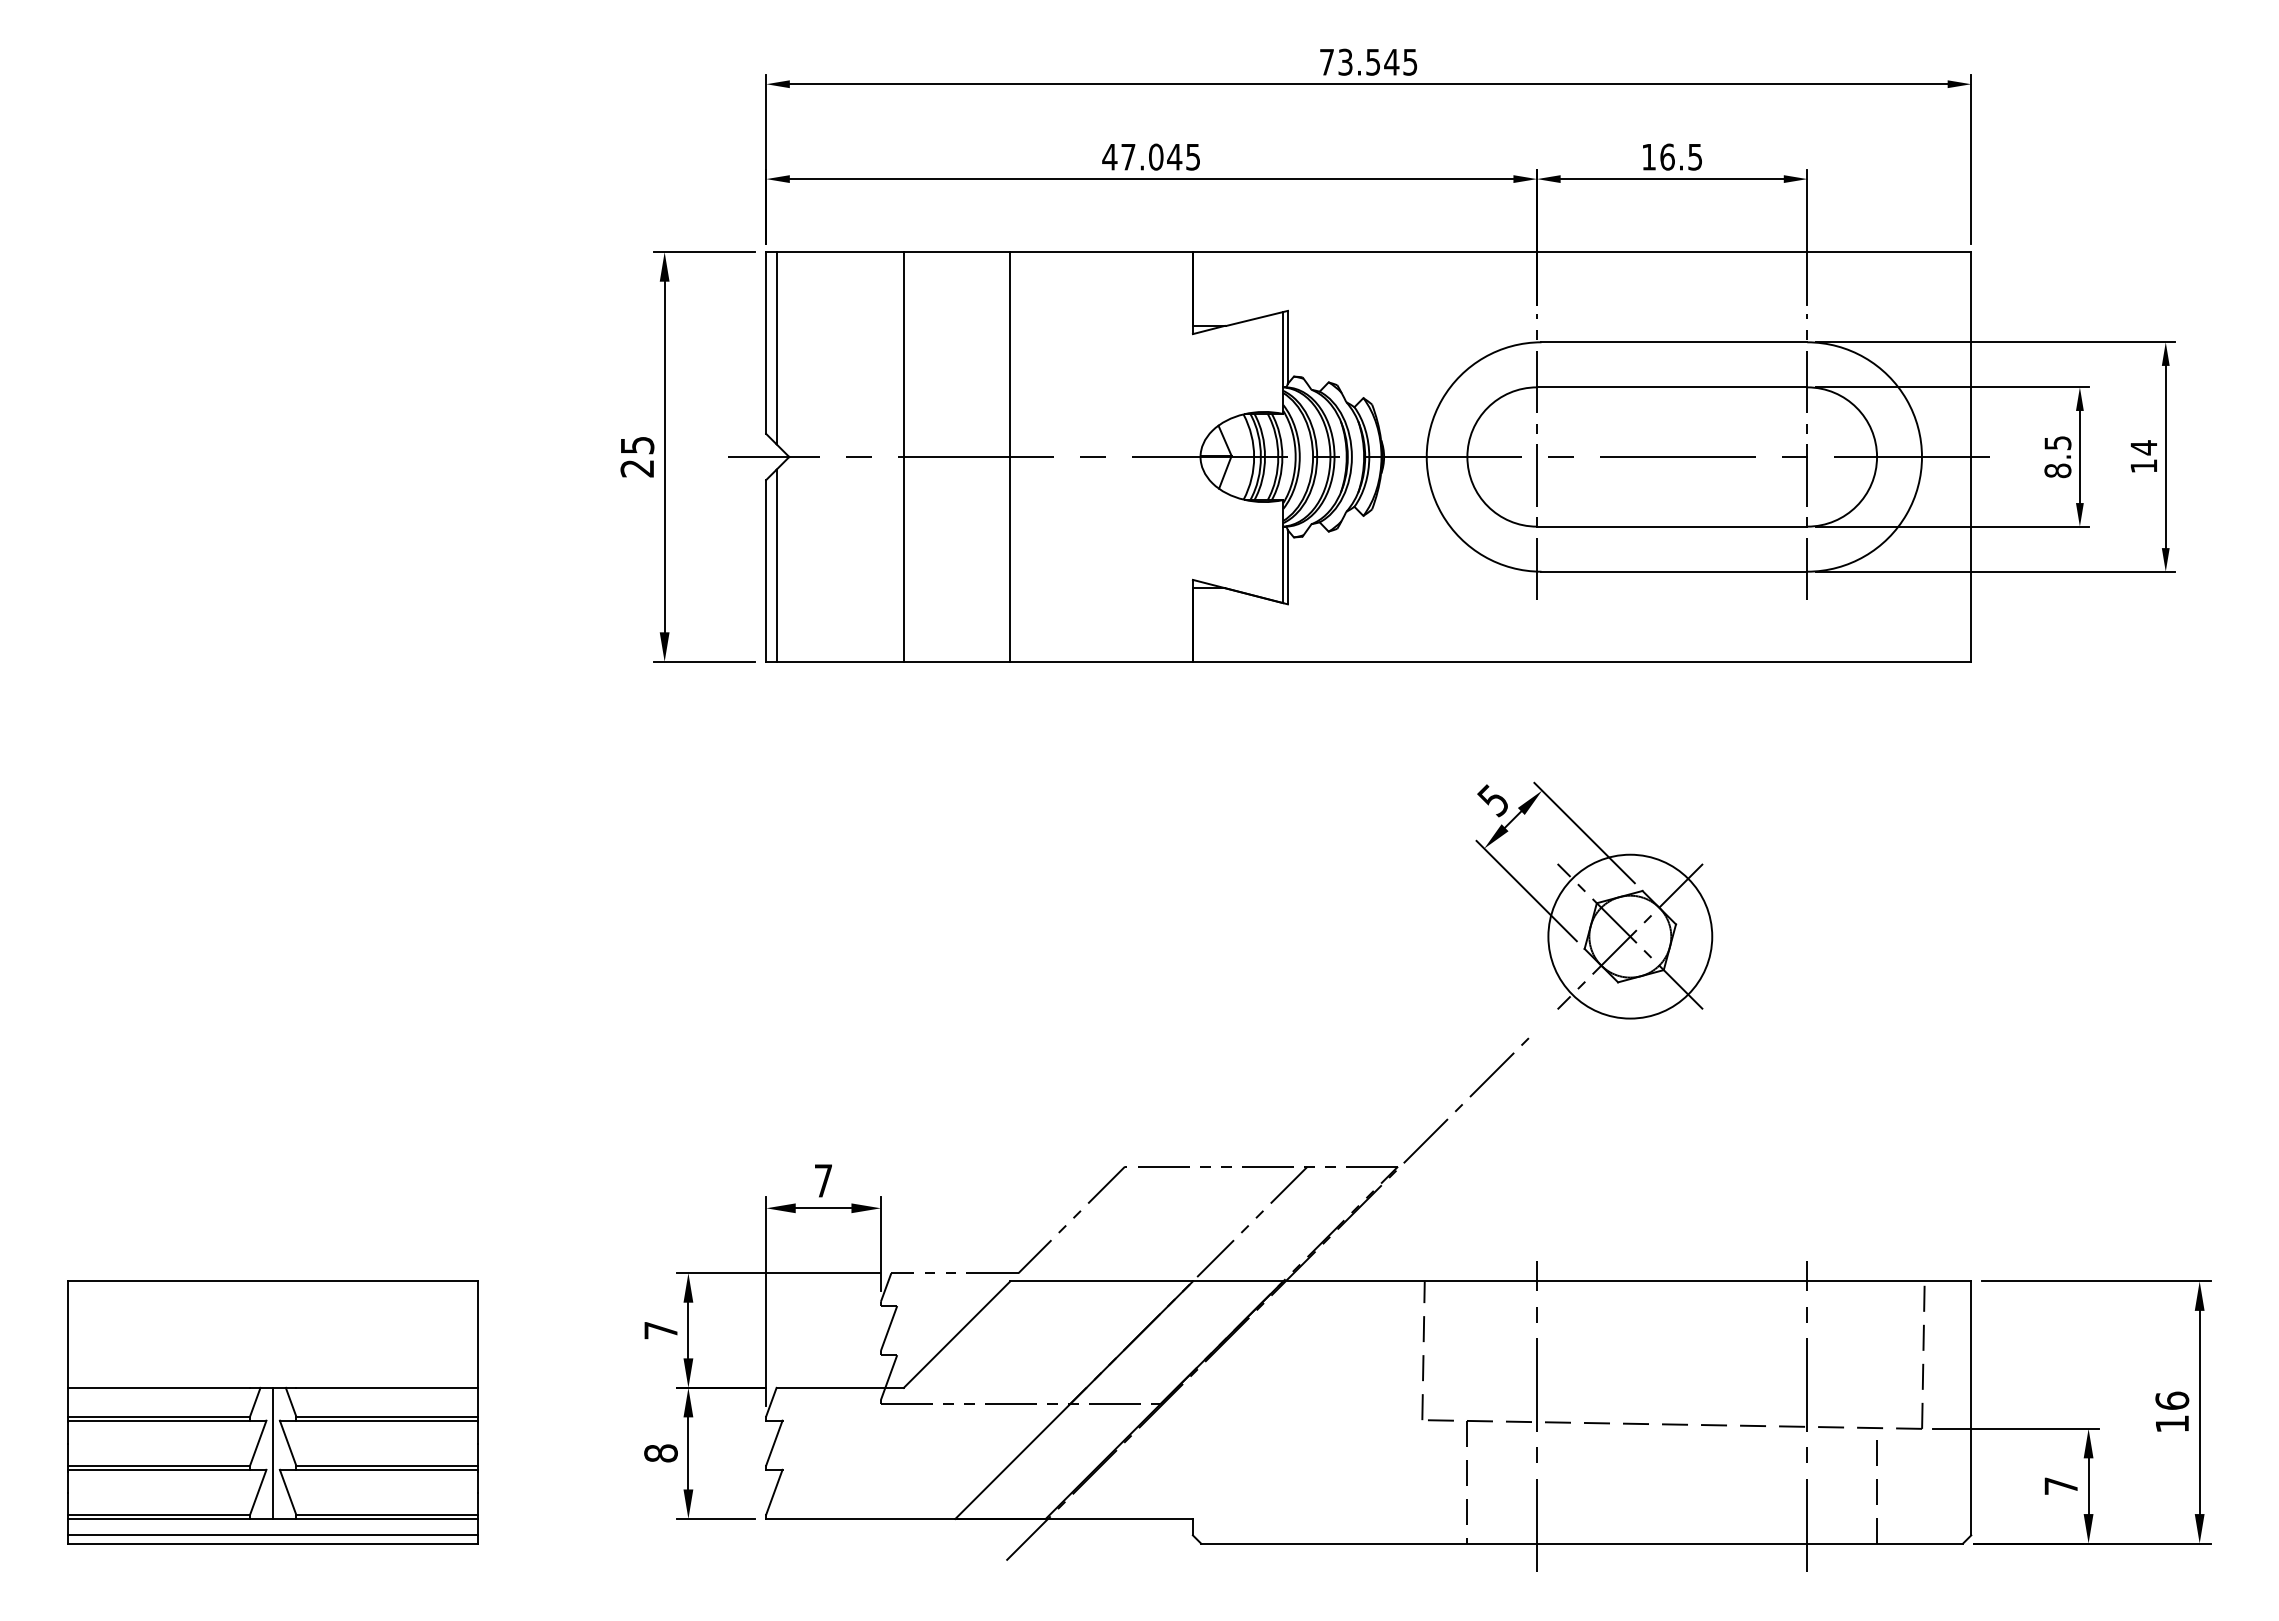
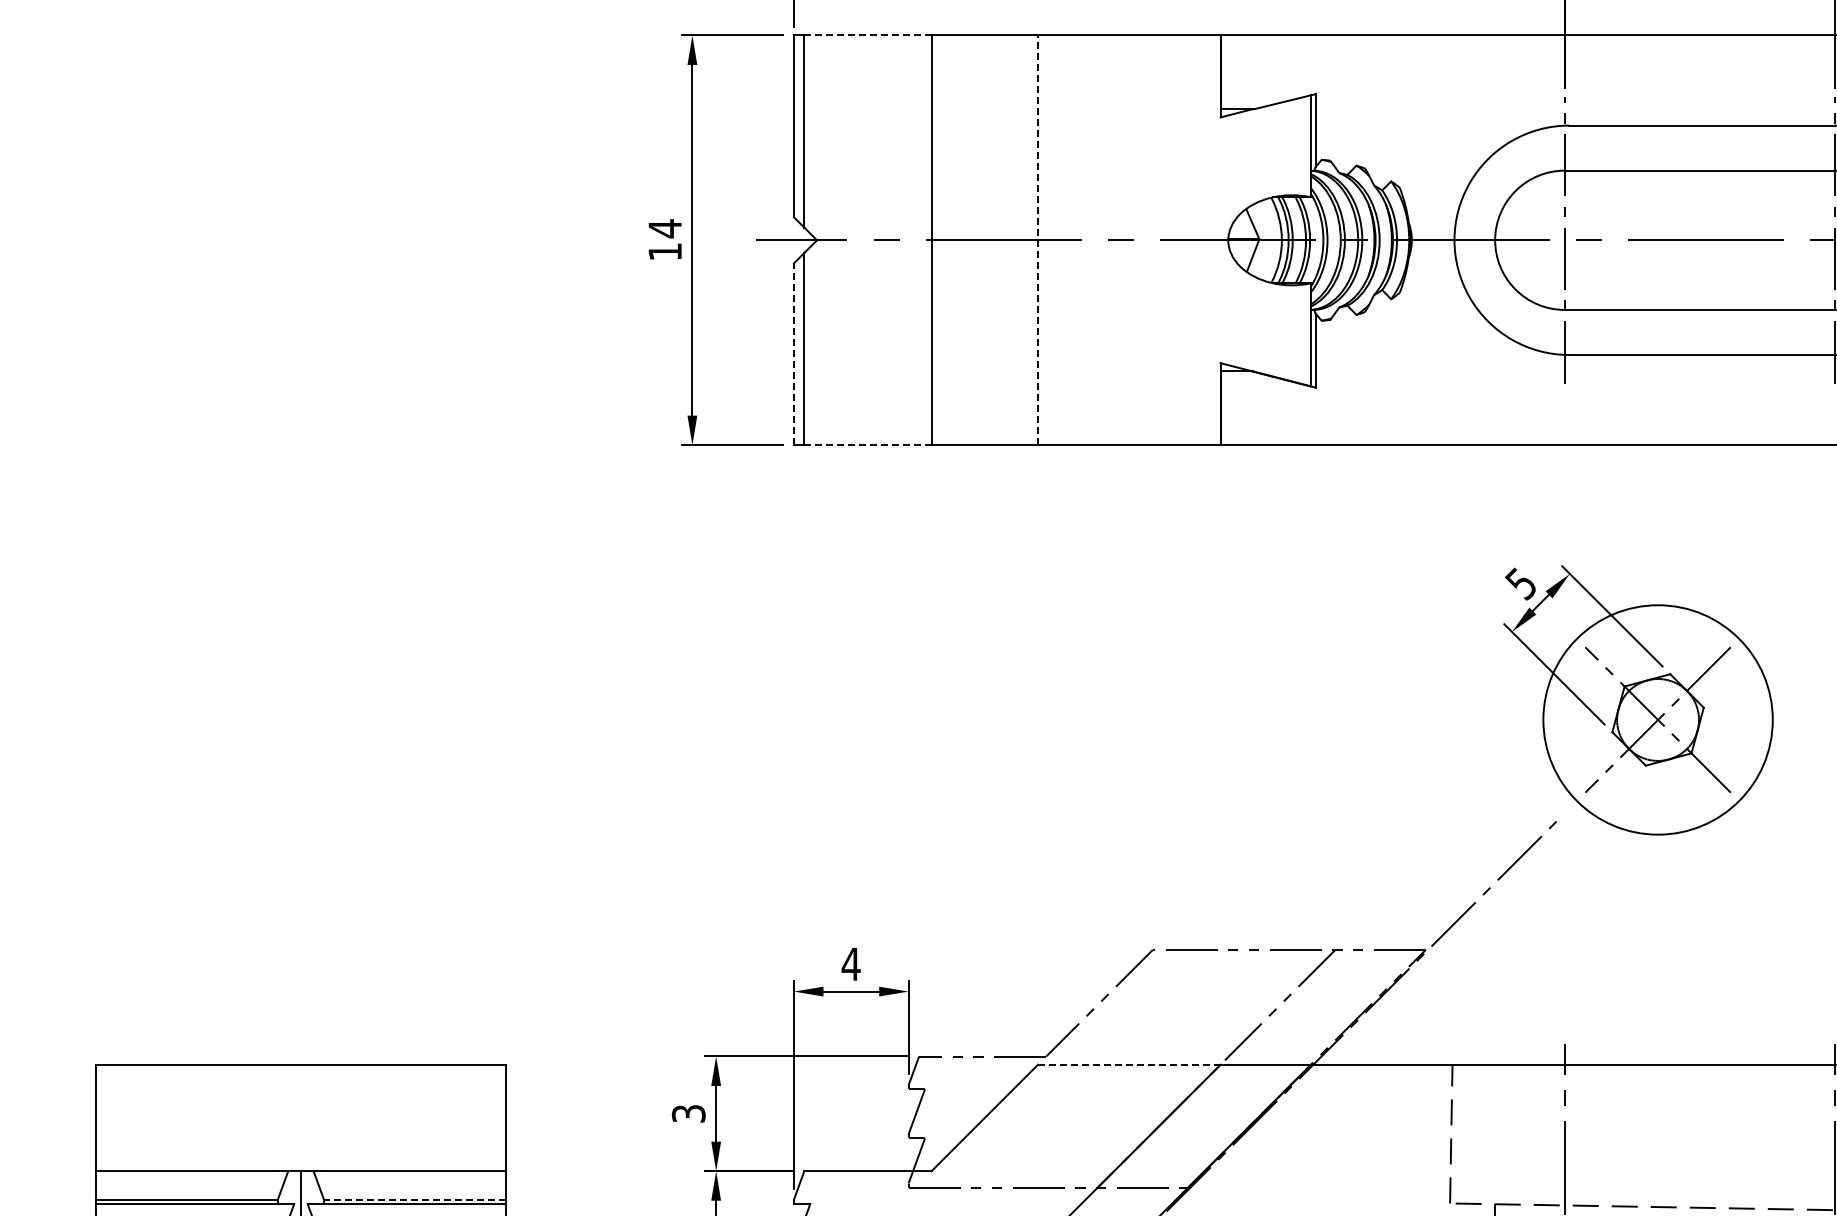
line: (840, 252) -> (868, 35), solid -> dashed
text: (637, 456) -> (665, 239), 25 -> 14
line: (1010, 457) -> (1038, 240), solid -> dashed
line: (766, 570) -> (794, 353), solid -> dashed
line: (840, 661) -> (868, 444), solid -> dashed
circle: (1630, 936) -> (1658, 719), size x1.4
text: (823, 1180) -> (851, 963), 7 -> 4
line: (1101, 1281) -> (1129, 1064), solid -> dashed
text: (660, 1330) -> (688, 1113), 7 -> 3
line: (387, 1416) -> (415, 1199), solid -> dashed

